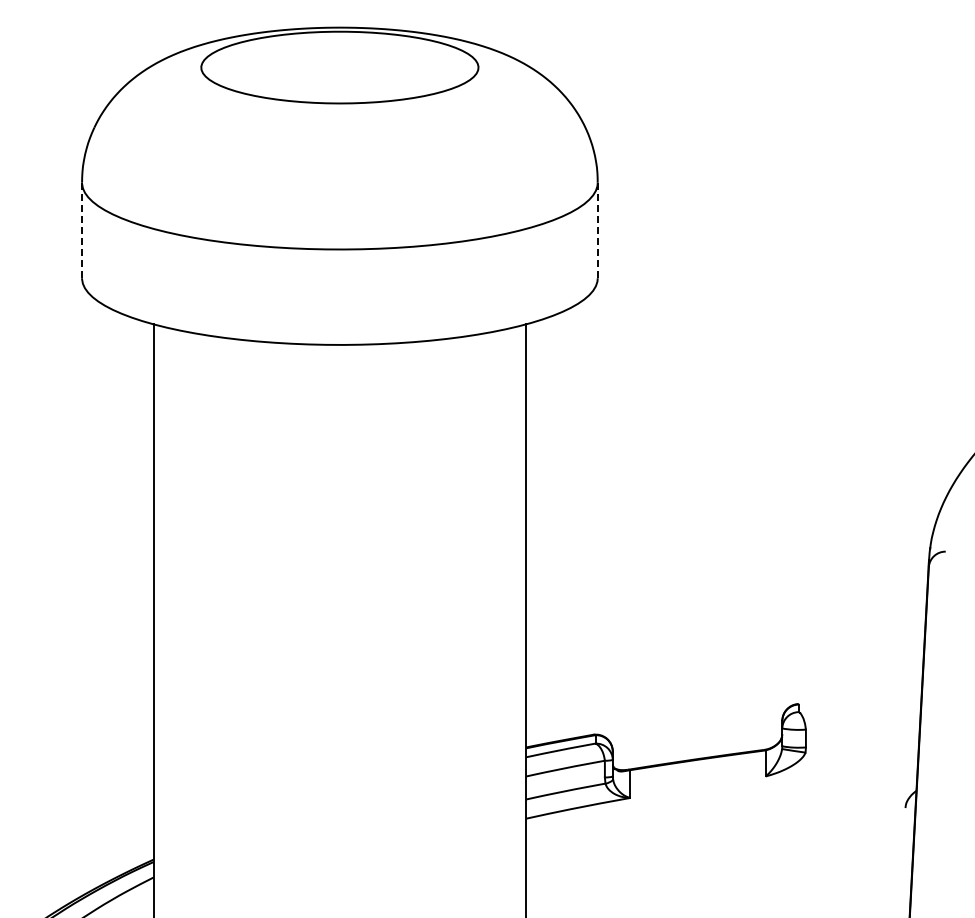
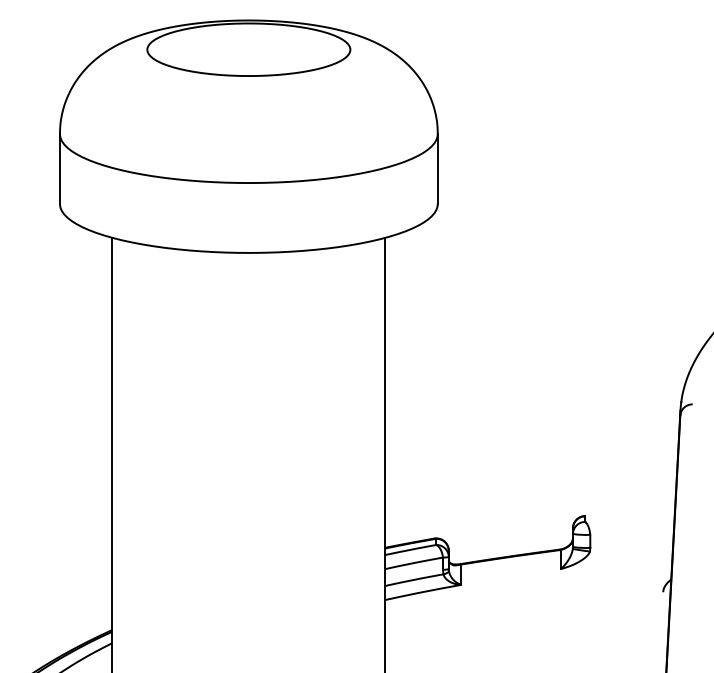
line: (82, 230) -> (60, 169), dashed -> solid
line: (597, 230) -> (437, 169), dashed -> solid

